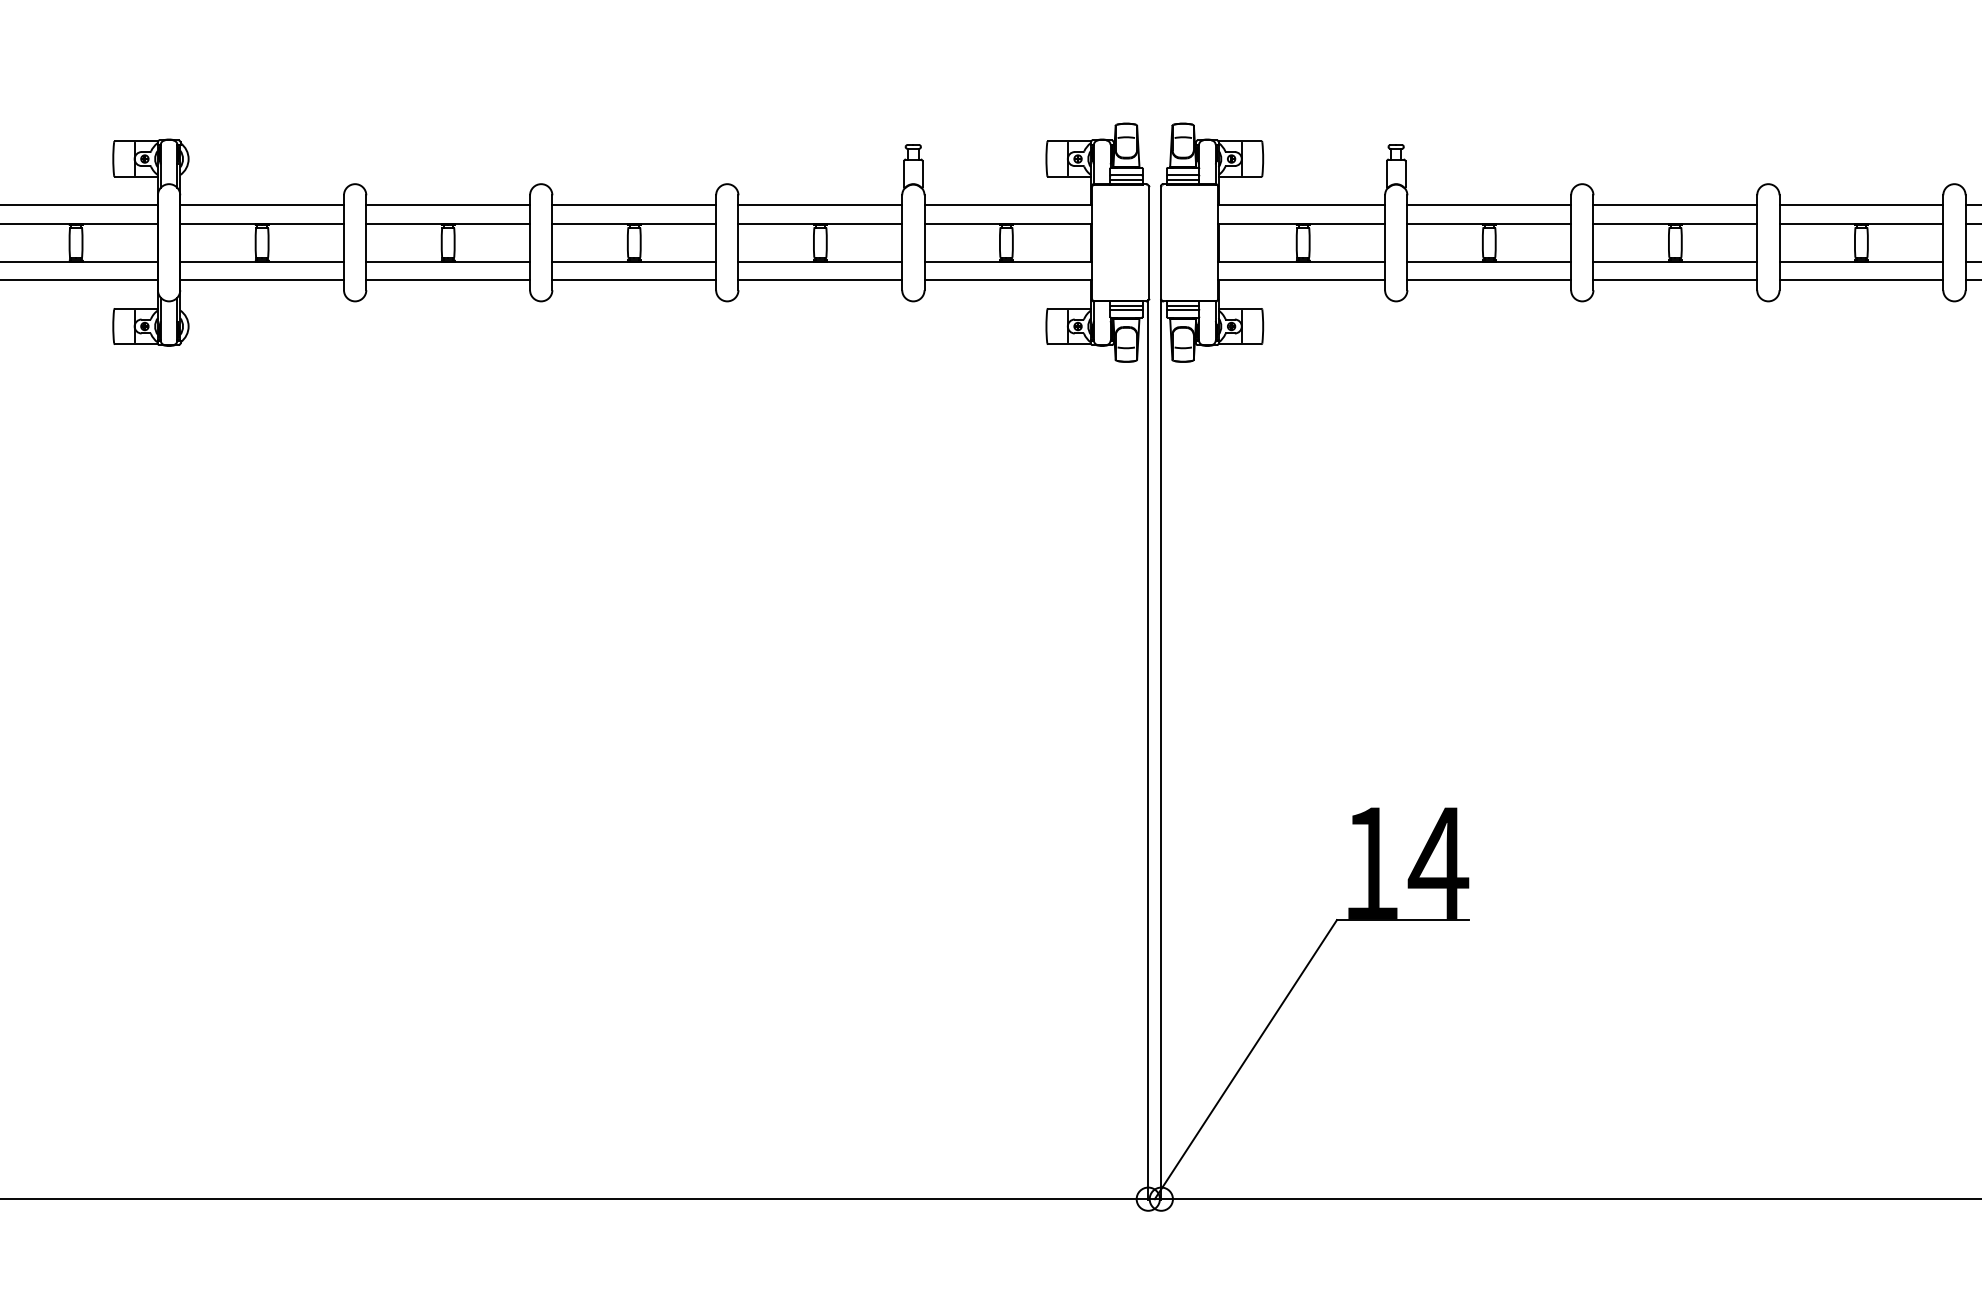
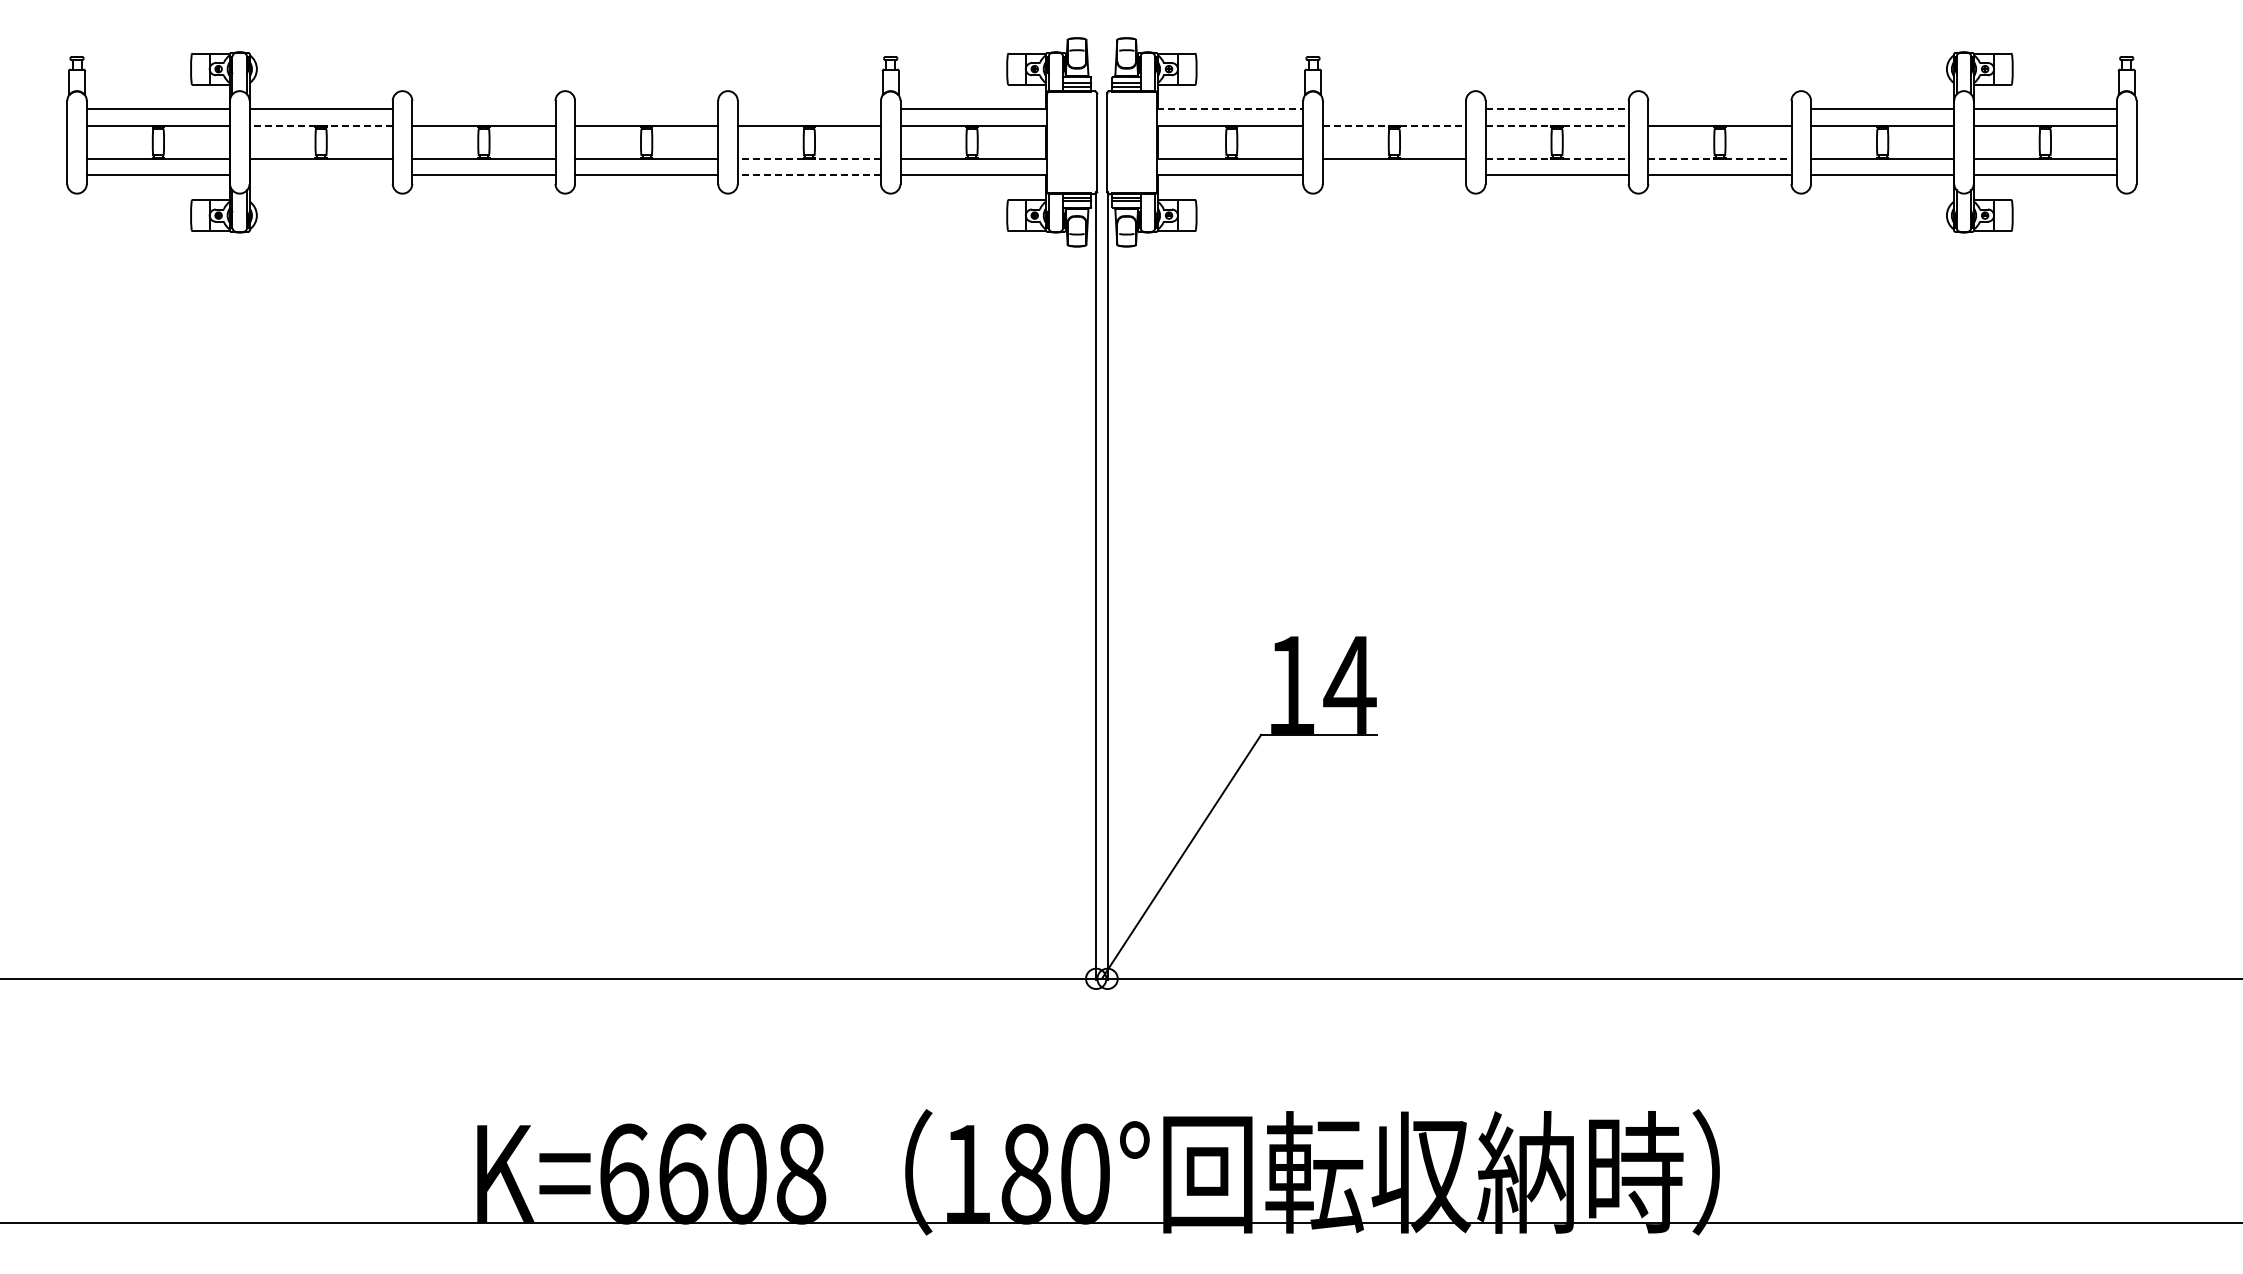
line: (447, 205) -> (483, 109), removed
line: (634, 205) -> (646, 109), removed
line: (819, 205) -> (808, 109), removed
line: (1301, 205) -> (1230, 109), solid -> dashed
line: (1489, 205) -> (1394, 109), removed
line: (1675, 205) -> (1557, 109), solid -> dashed
line: (1860, 205) -> (1719, 109), removed
line: (262, 223) -> (321, 125), solid -> dashed
line: (1489, 223) -> (1394, 125), solid -> dashed
line: (1675, 223) -> (1557, 125), solid -> dashed
line: (820, 262) -> (809, 159), solid -> dashed
line: (1675, 262) -> (1557, 159), solid -> dashed
line: (1860, 262) -> (1719, 159), solid -> dashed
line: (261, 280) -> (320, 175), removed
line: (820, 280) -> (809, 175), solid -> dashed
line: (1489, 280) -> (1394, 175), removed

